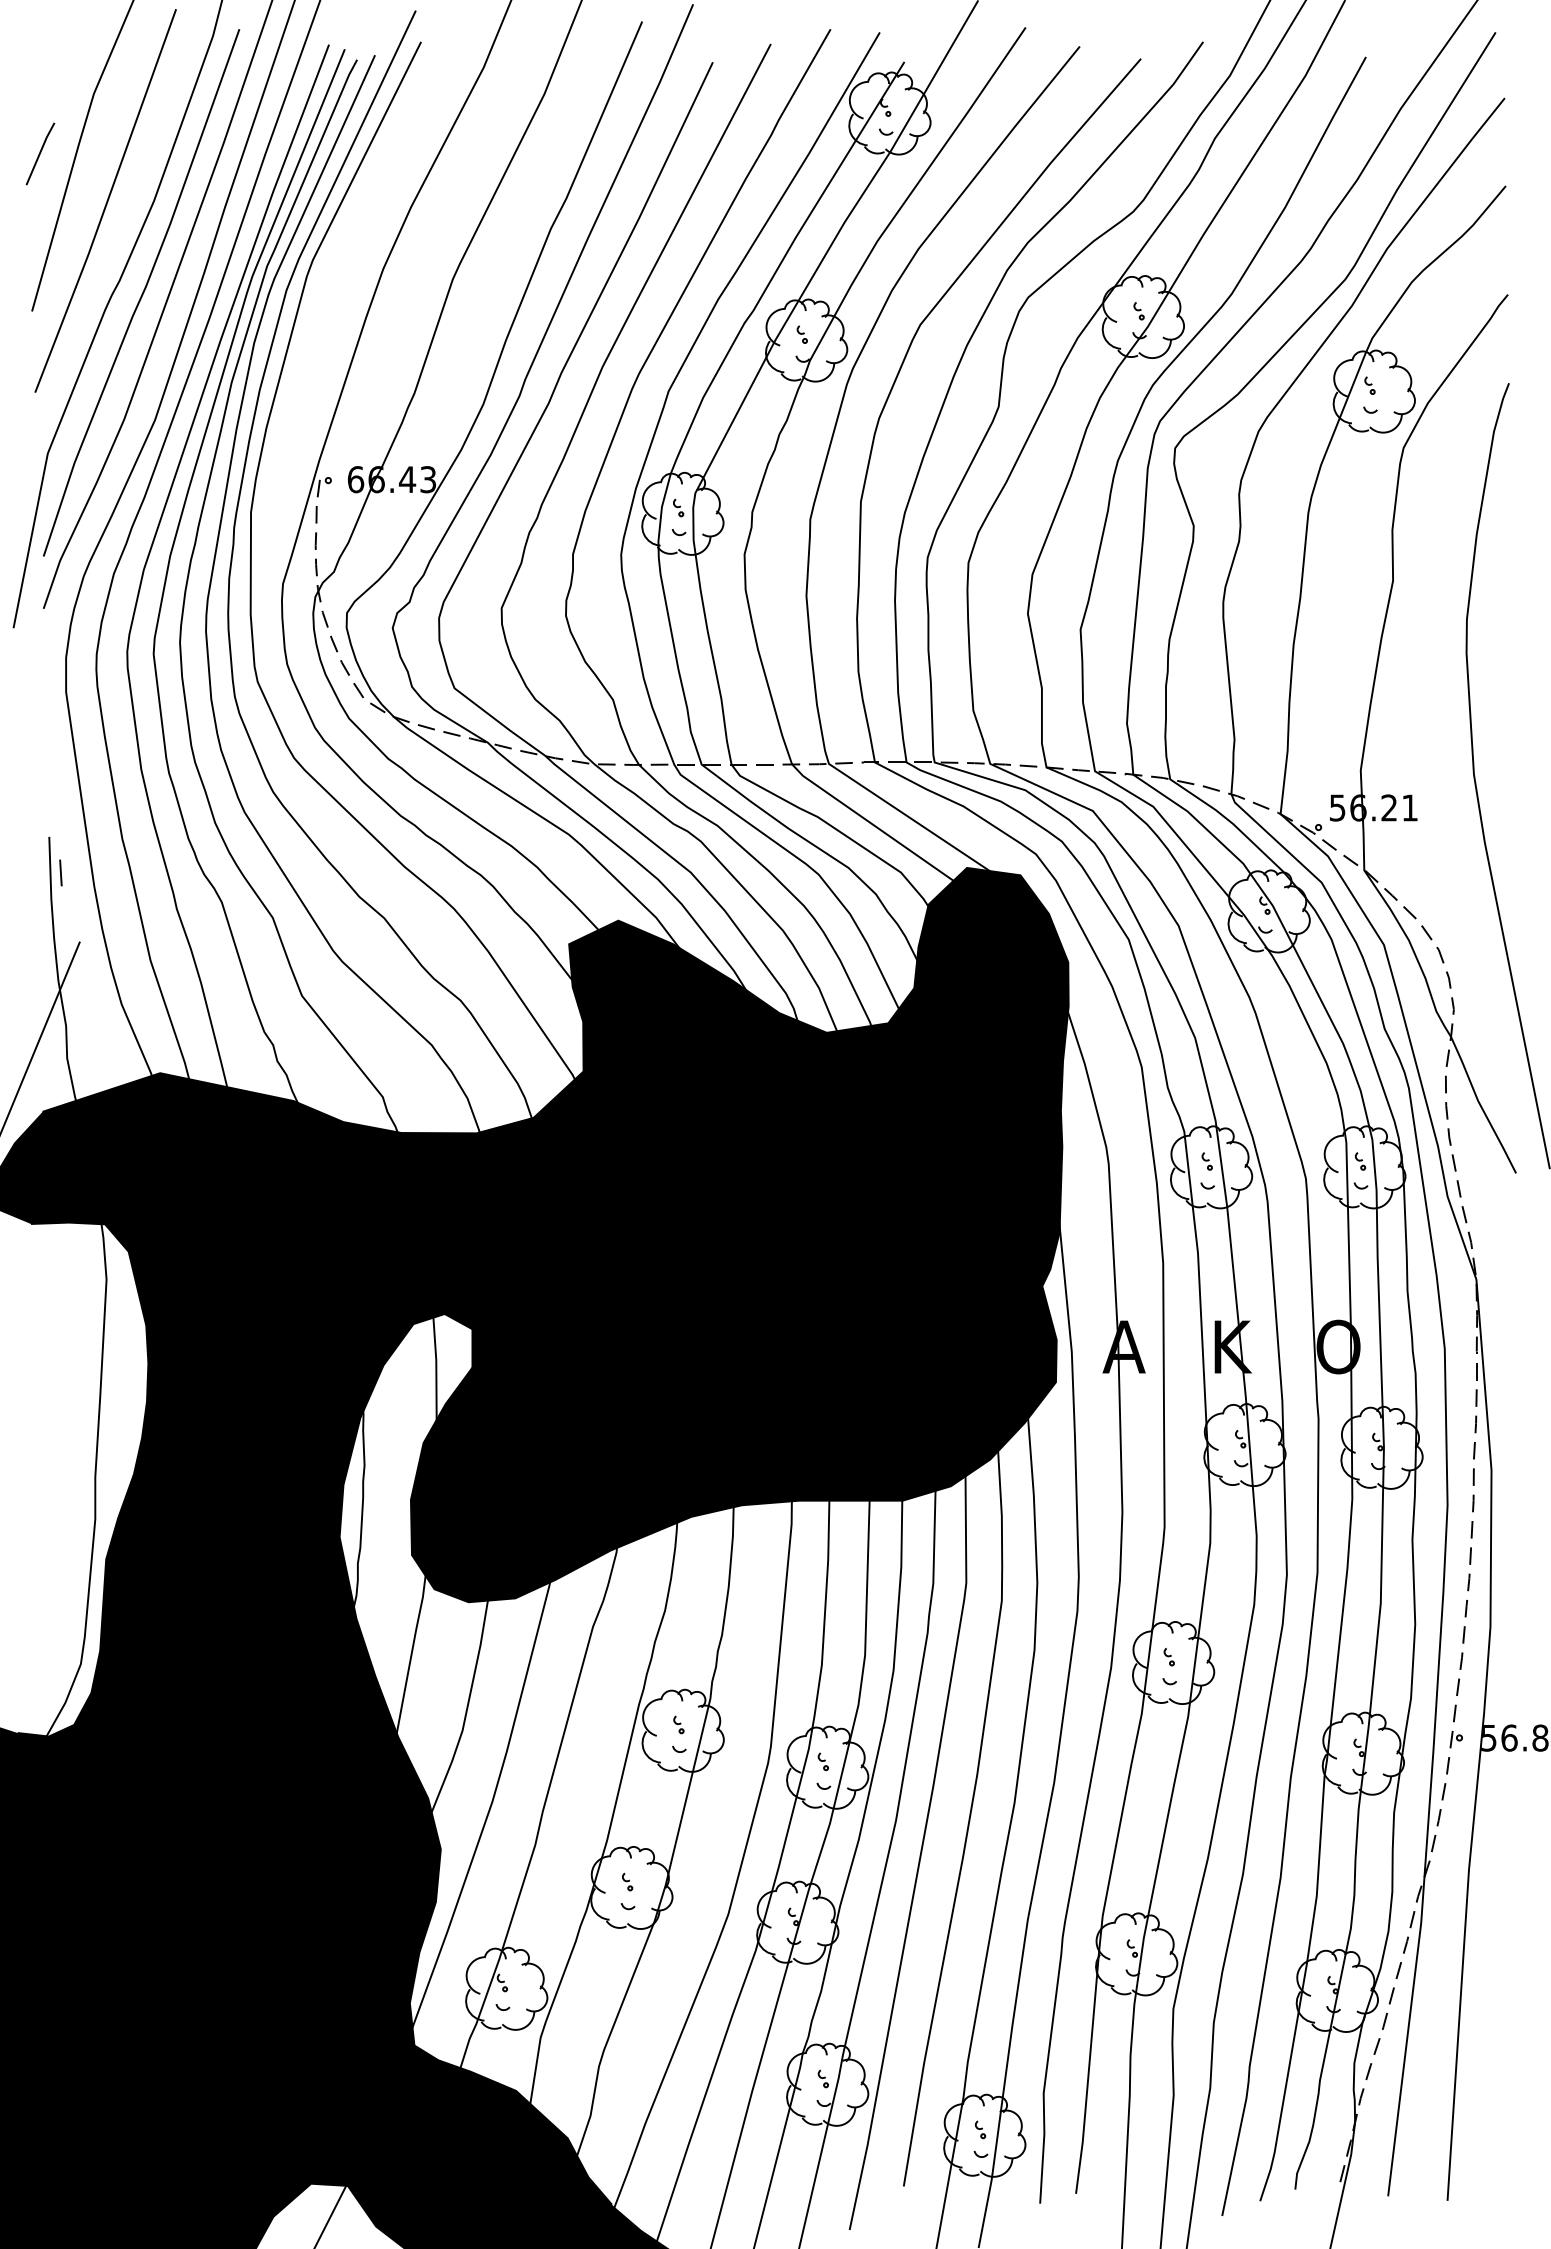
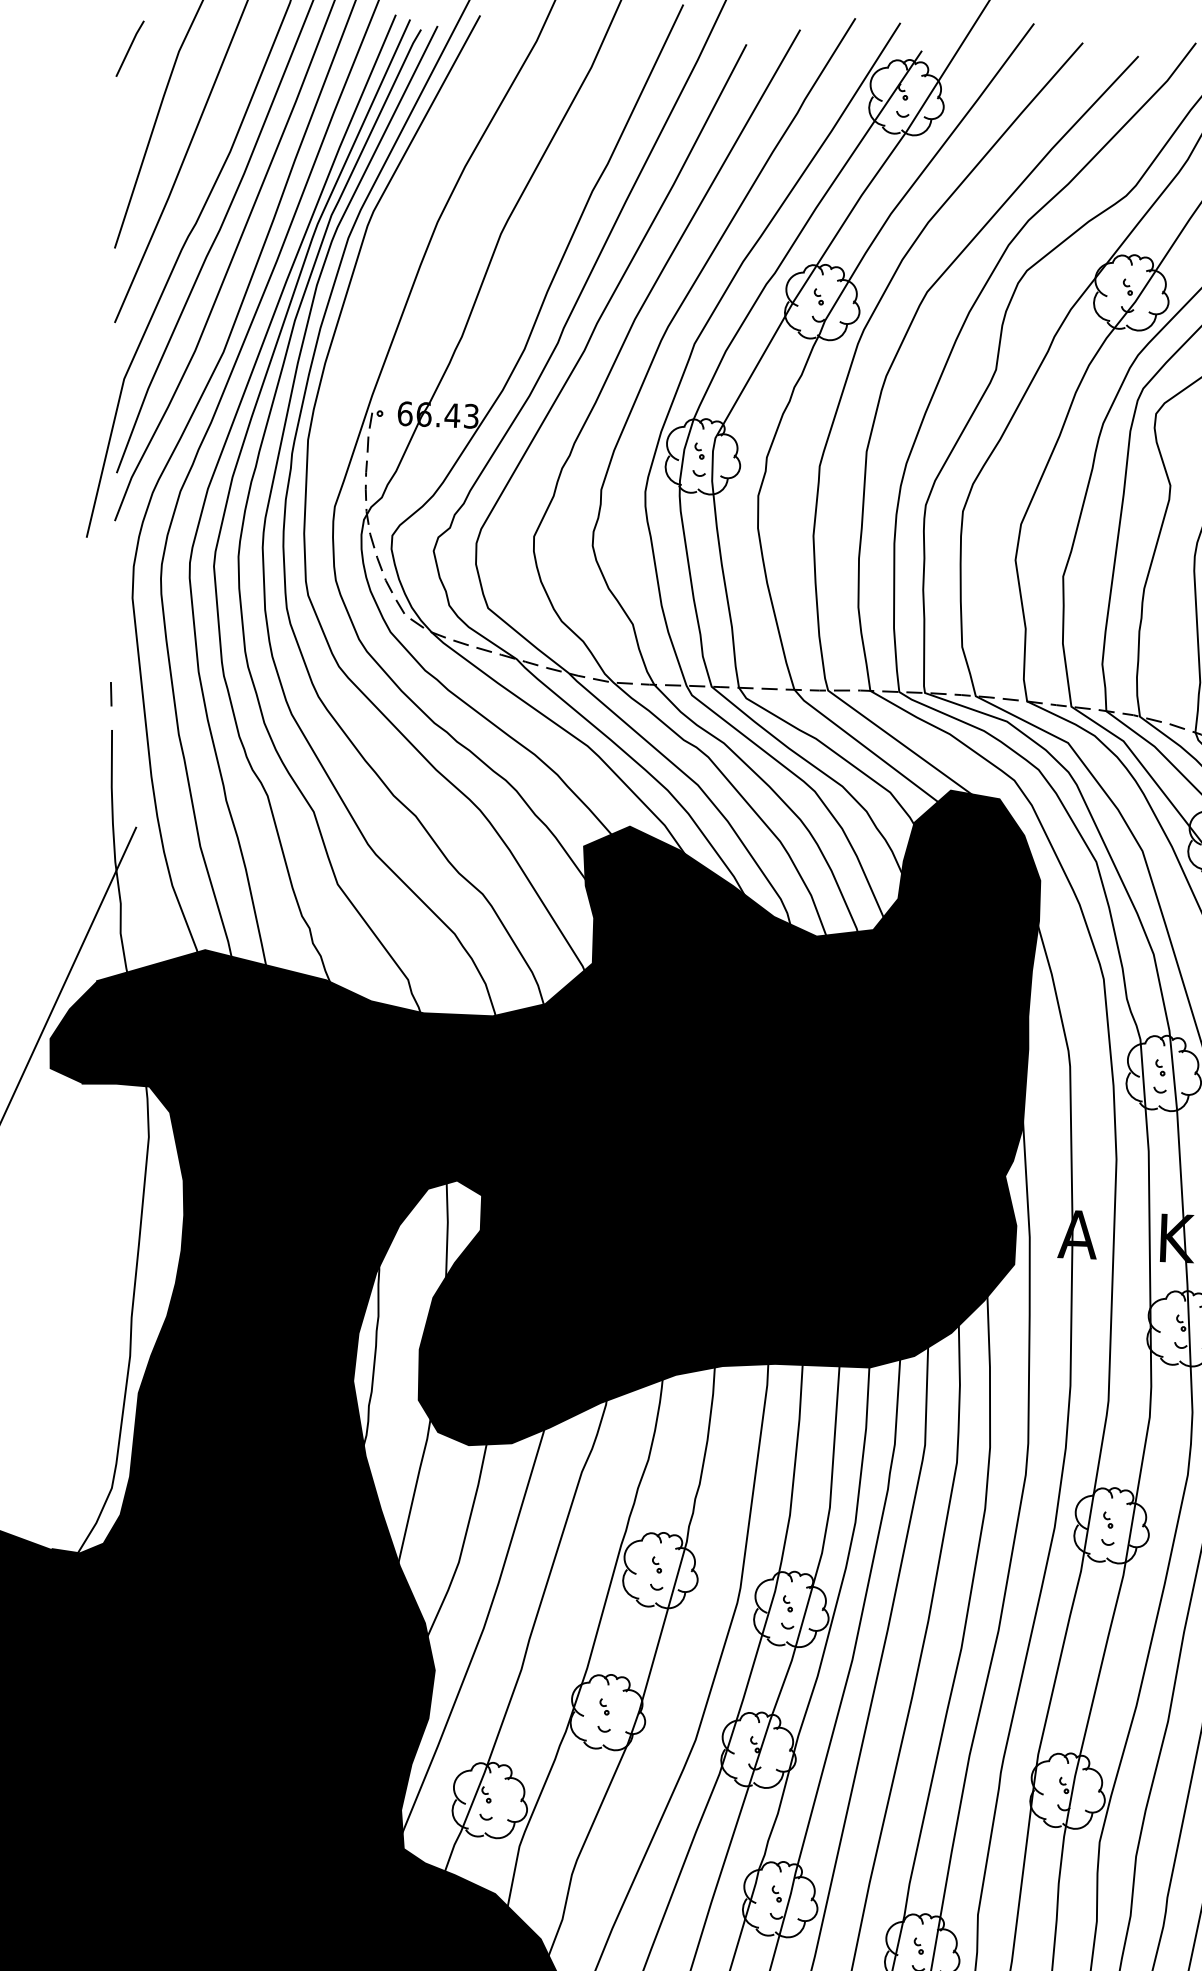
line: (40, 153) -> (130, 48), moved
line: (60, 872) -> (110, 693), moved

